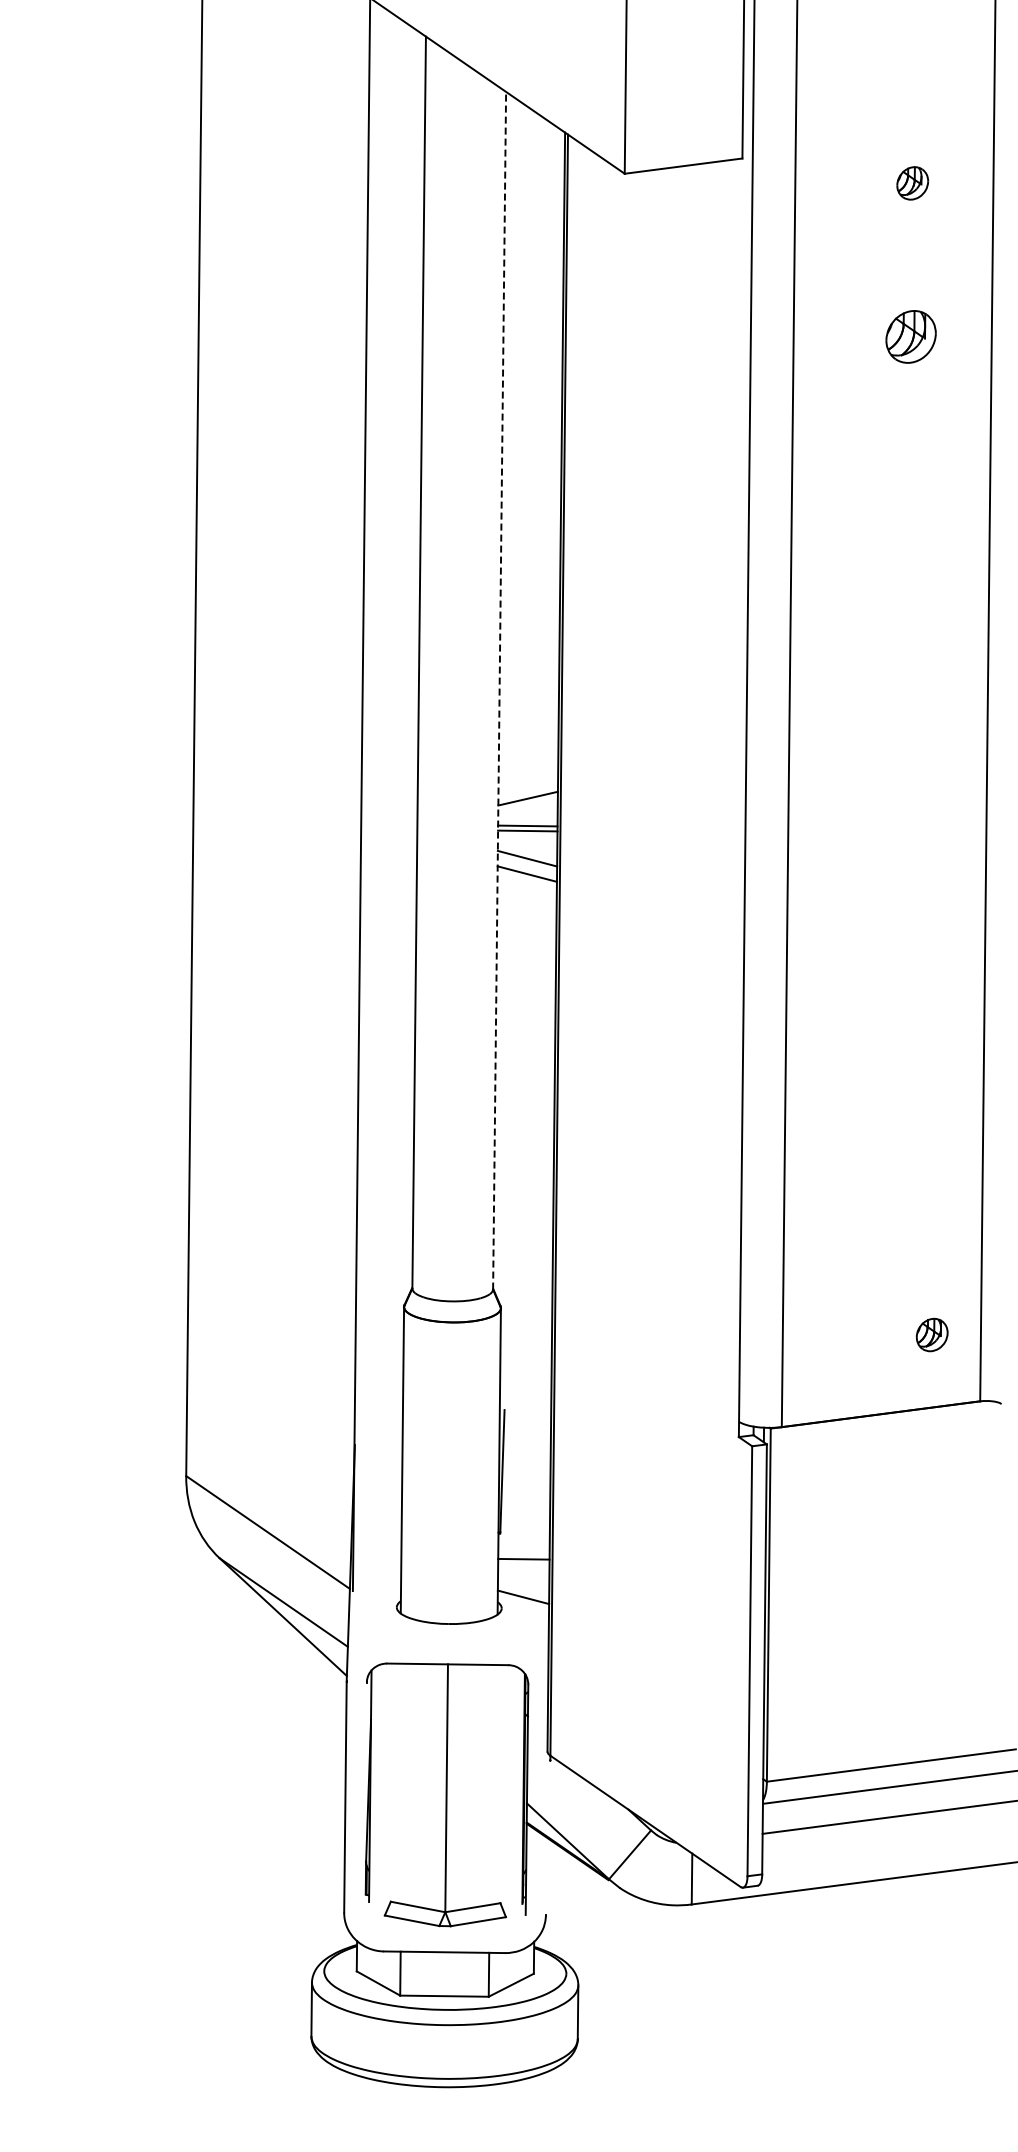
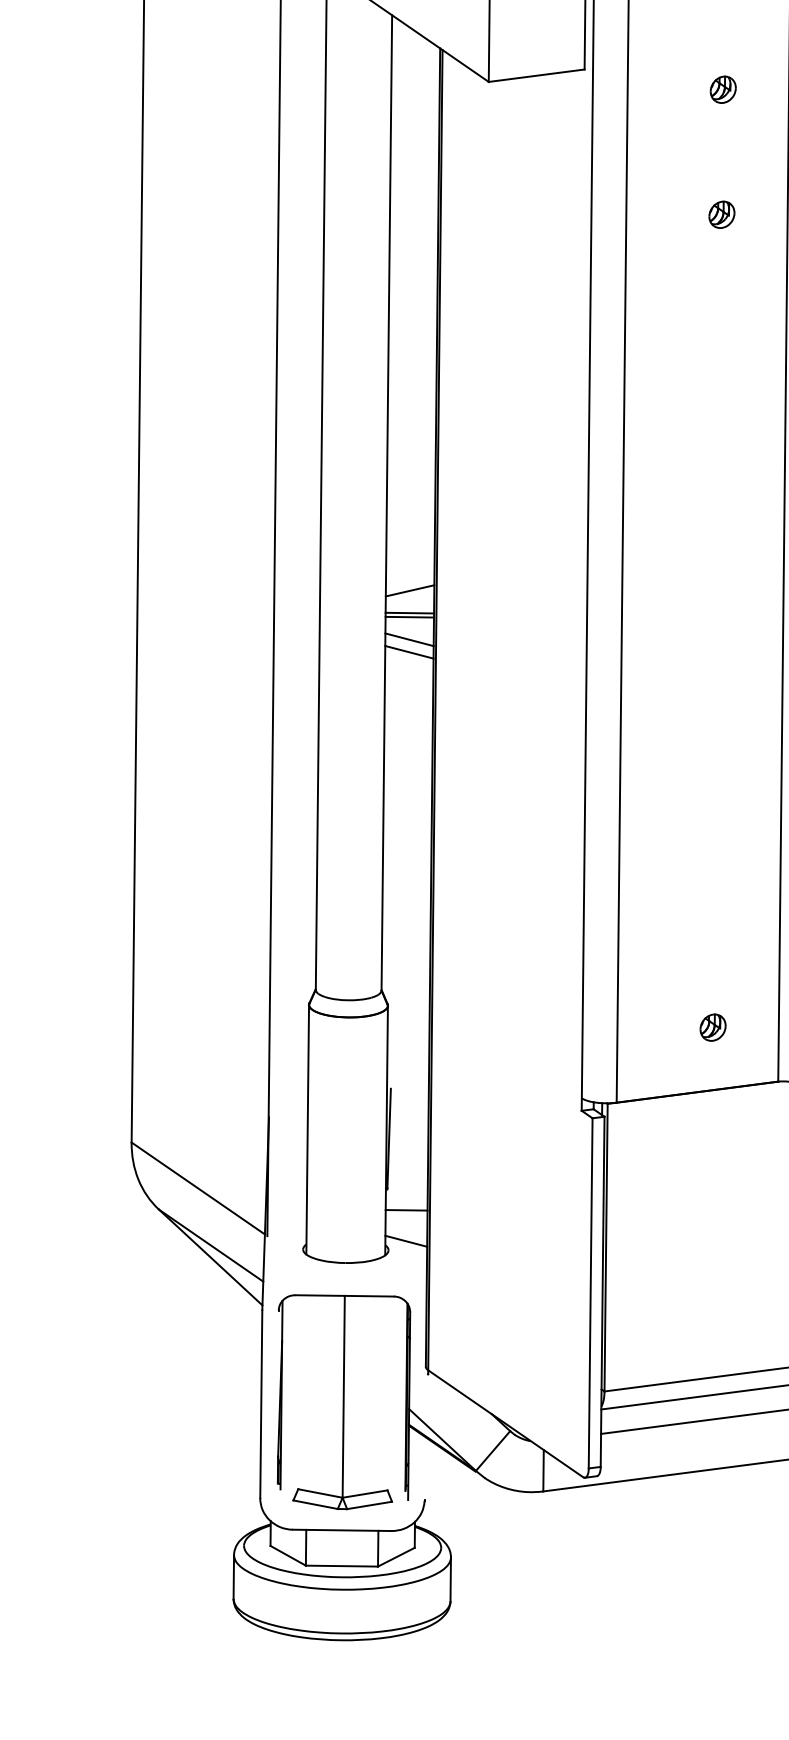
part: (910, 336) -> (721, 214), size x0.62
line: (499, 690) -> (386, 502), dashed -> solid
part: (931, 1334) -> (712, 1027), moved

